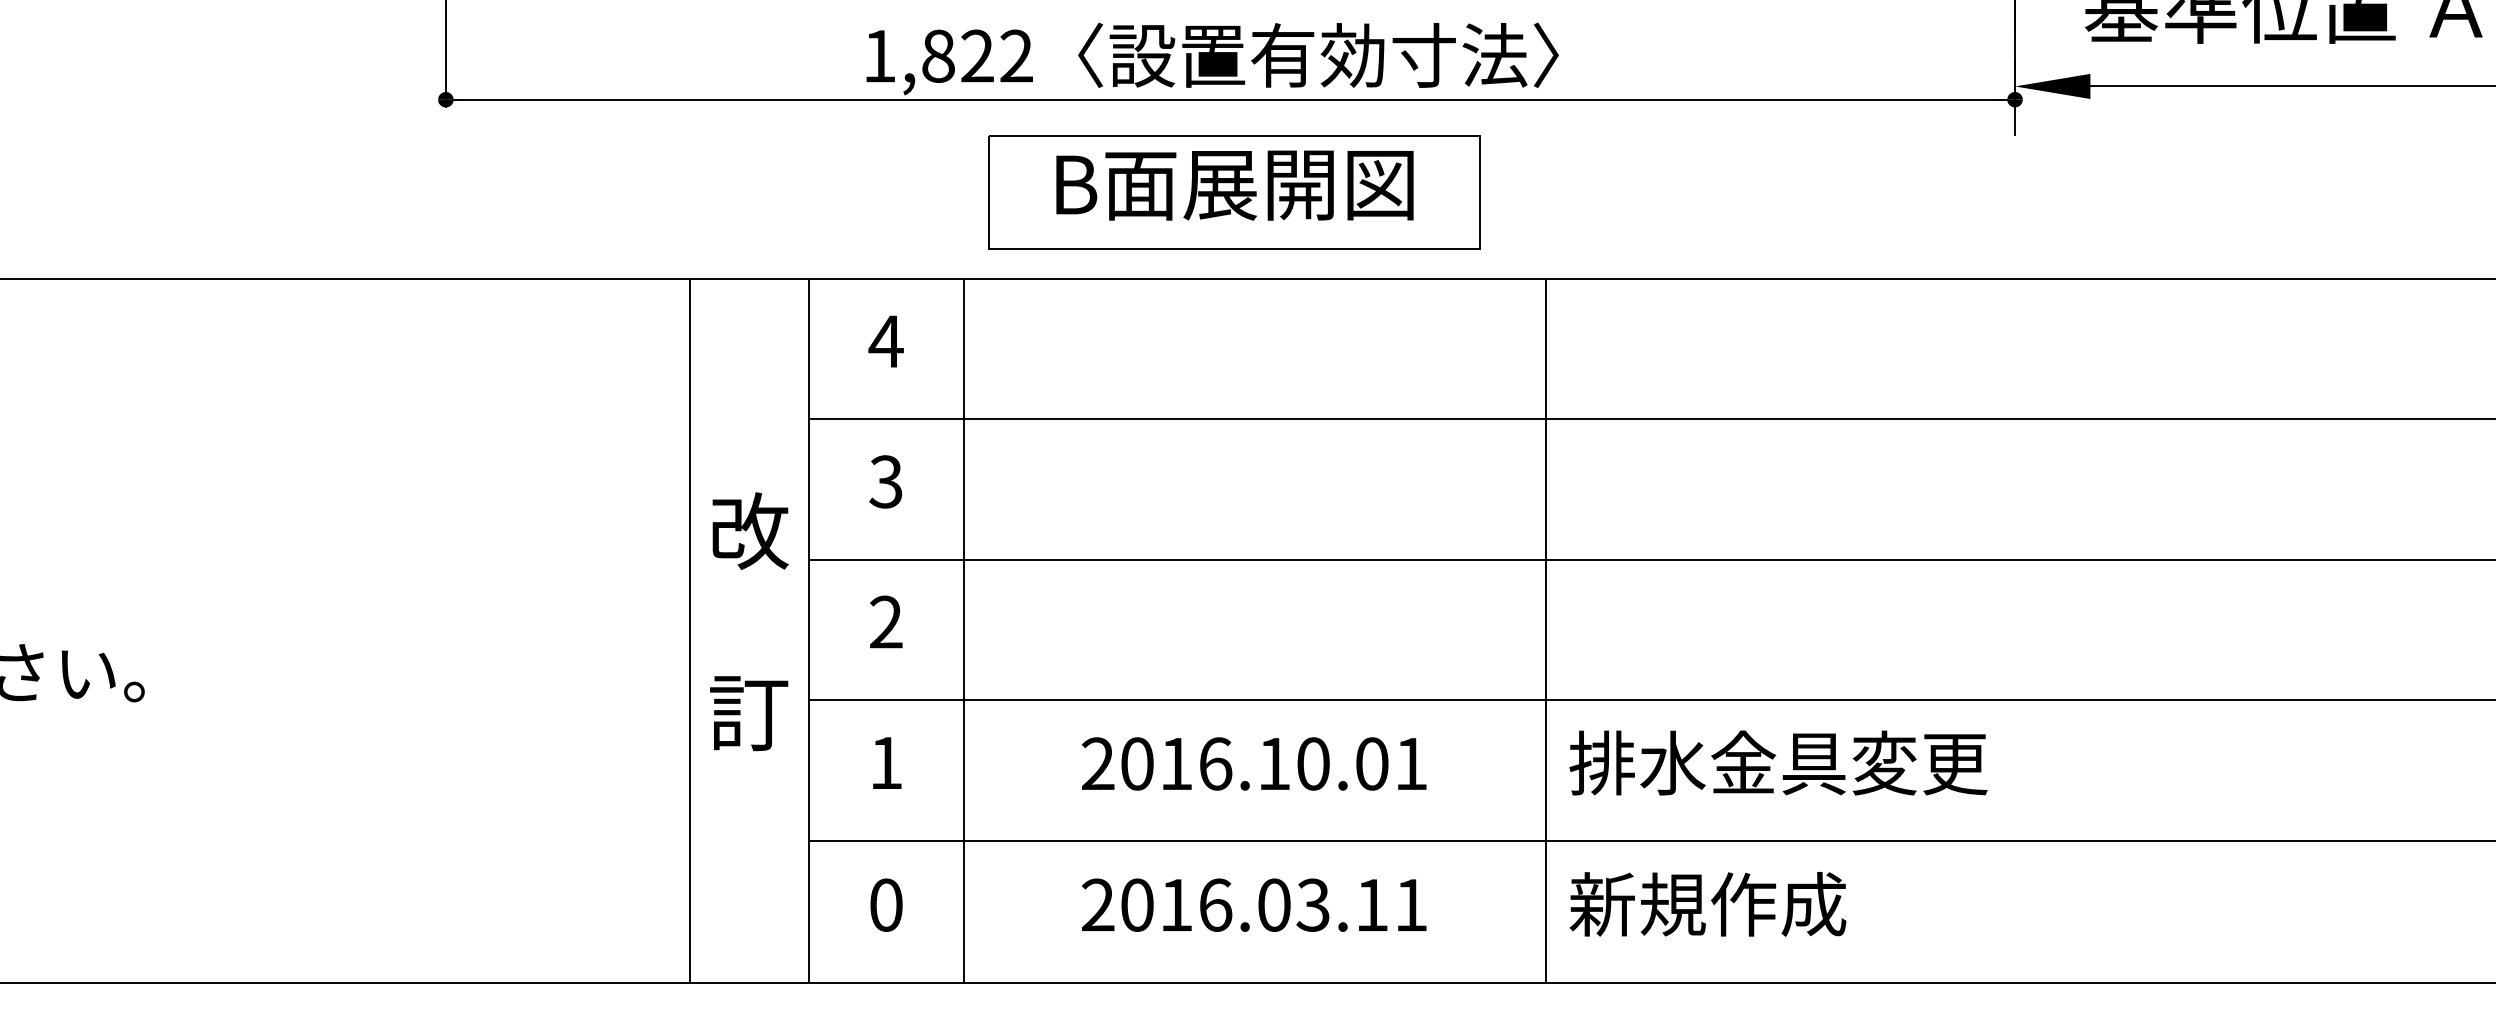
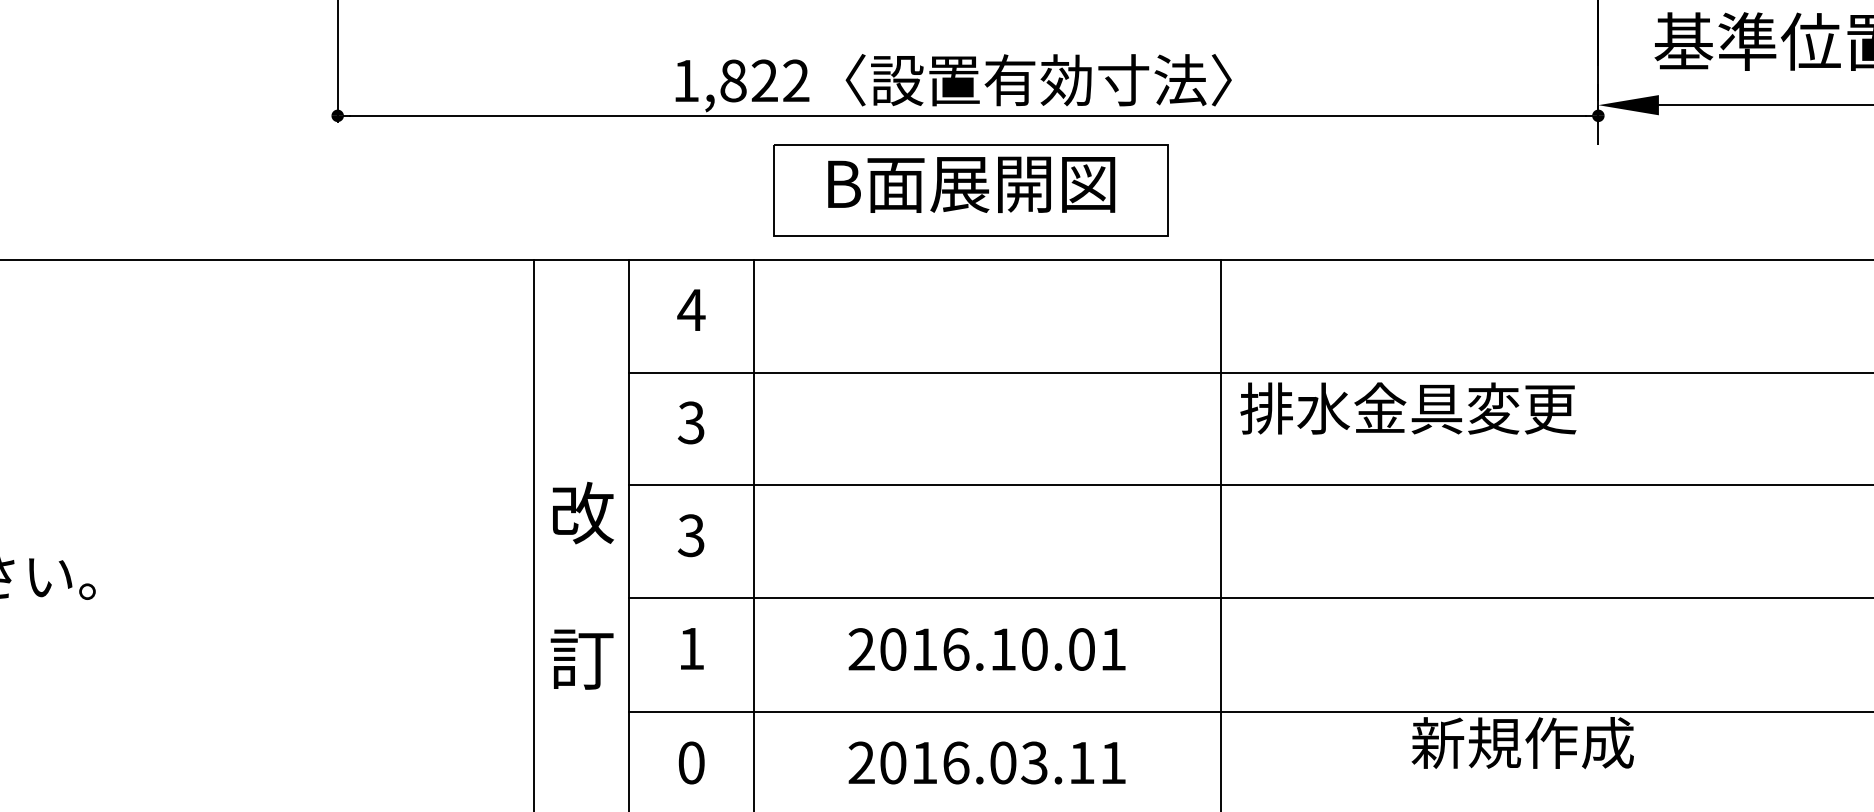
text: (749, 621) -> (582, 585), moved
text: (885, 622) -> (690, 535), 2 -> 3
text: (1778, 762) -> (1408, 408), moved
text: (1707, 904) -> (1522, 743), moved

